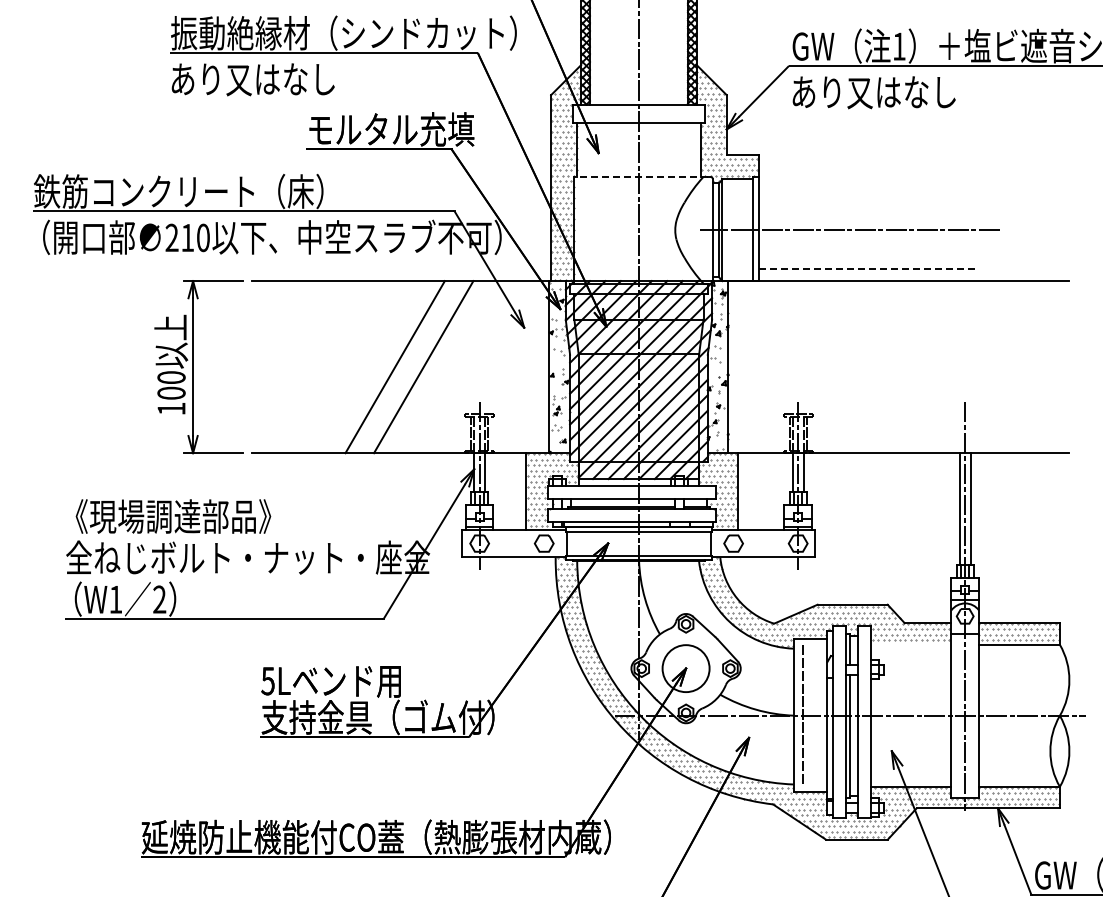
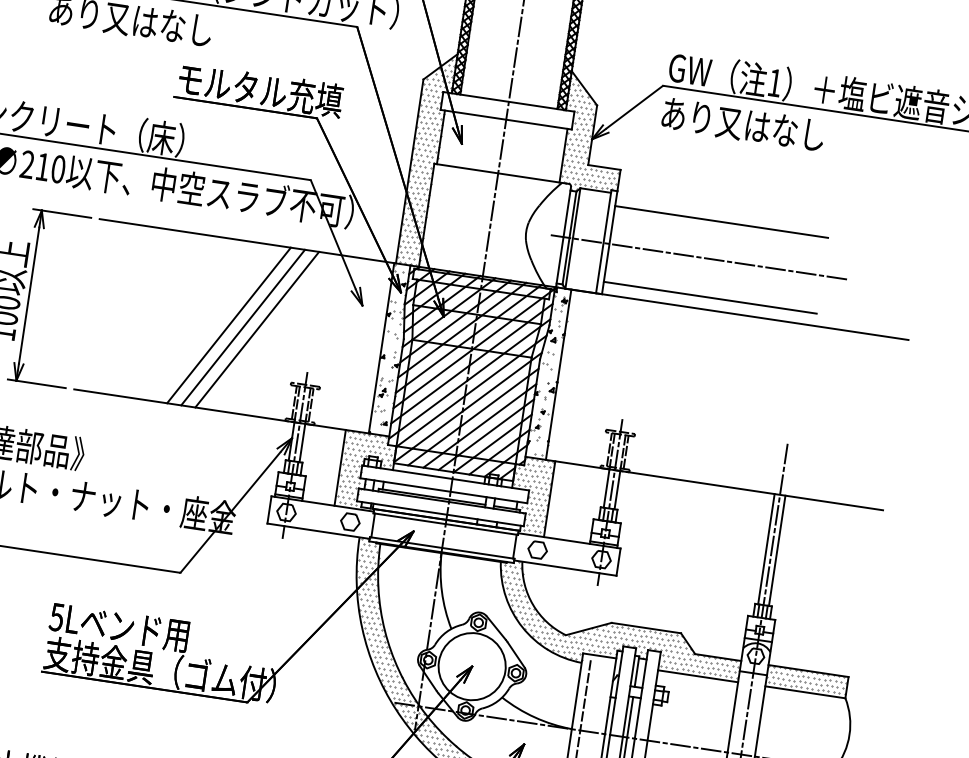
line: (641, 176) -> (500, 173), dashed -> solid
line: (866, 191) -> (721, 221), added
line: (867, 268) -> (710, 297), dashed -> solid
line: (409, 367) -> (243, 327), added
line: (910, 644) -> (697, 675), added
circle: (685, 668) -> (471, 666), size x1.43

